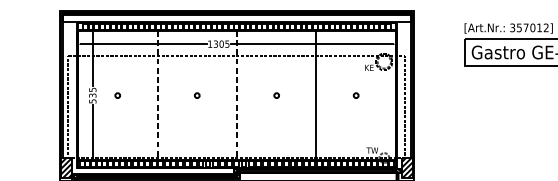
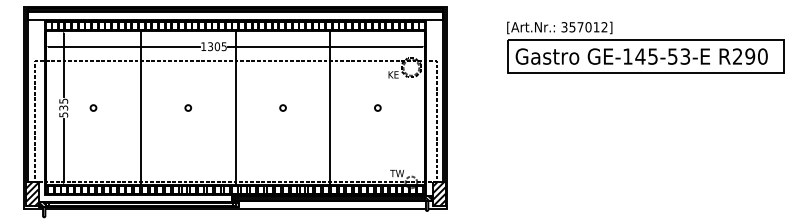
line: (157, 96) -> (140, 108), dashed -> solid
line: (236, 96) -> (235, 108), dashed -> solid

